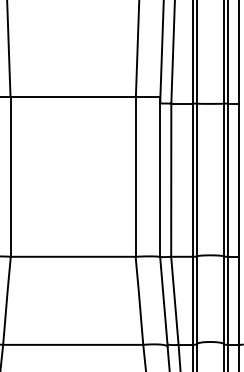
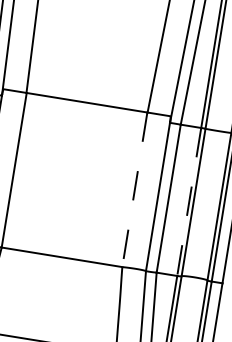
line: (135, 177) -> (134, 190), solid -> dashed
line: (192, 180) -> (189, 202), solid -> dashed

